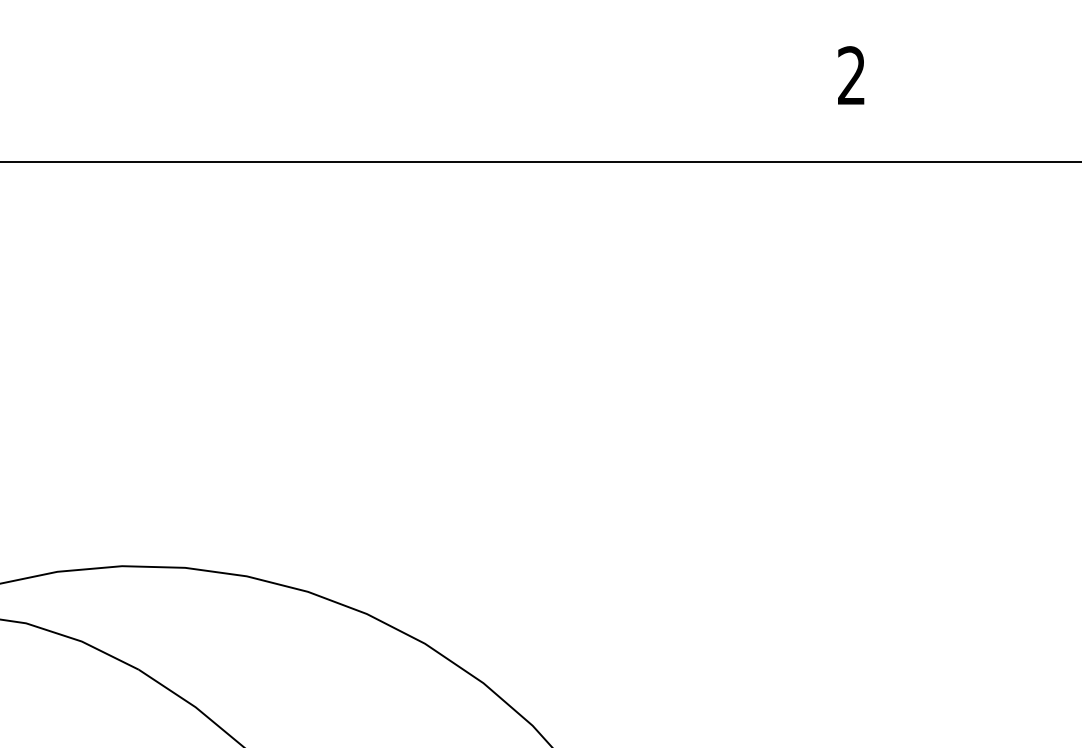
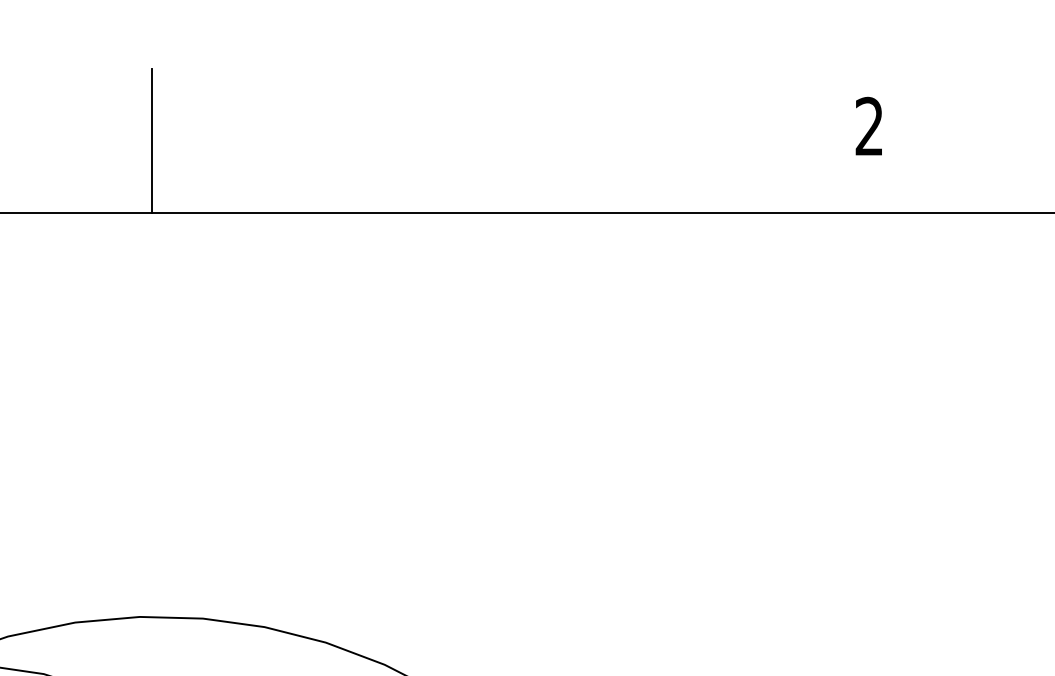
line: (133, 89) -> (151, 140), added

